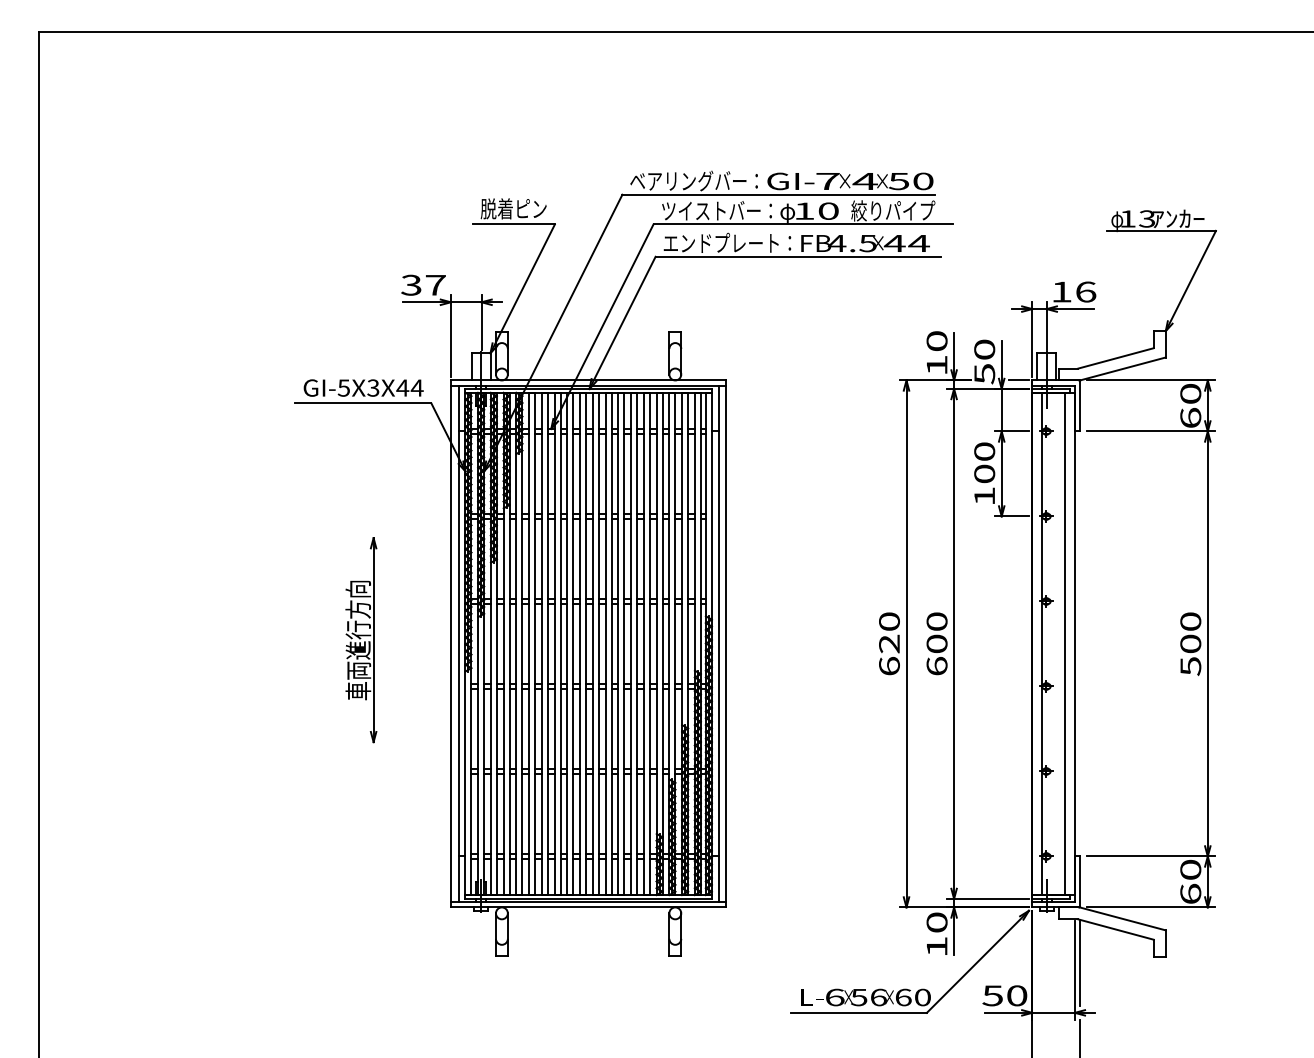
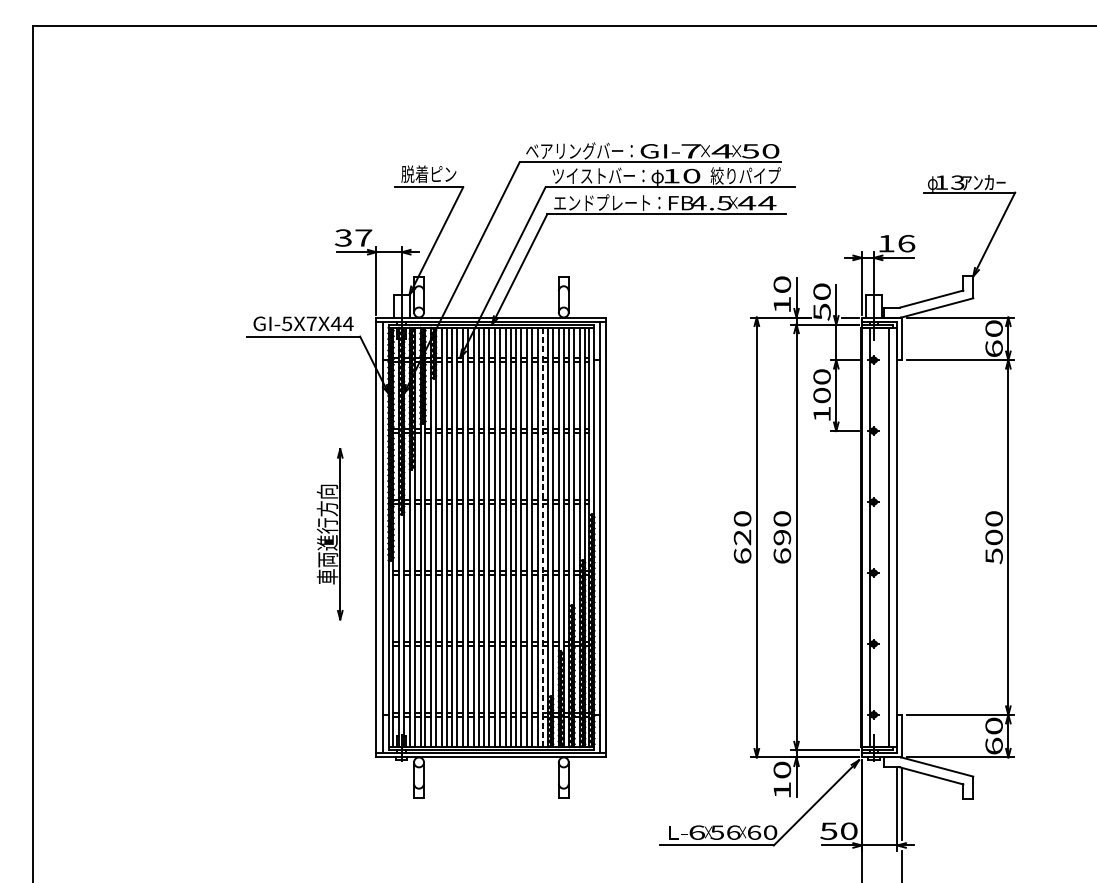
text: (373, 387) -> (311, 323), GI-5X3X44 -> GI-5X7X44
part: (361, 640) -> (330, 534), moved
line: (649, 643) -> (542, 537), solid -> dashed
text: (936, 643) -> (781, 537), 600 -> 690

